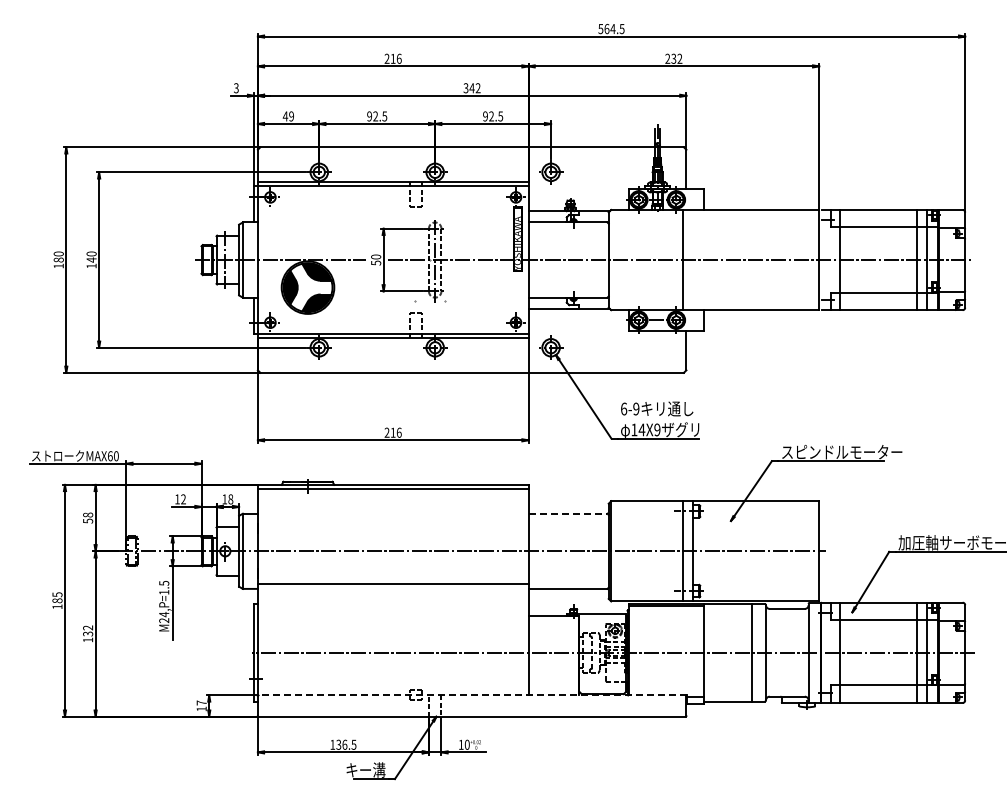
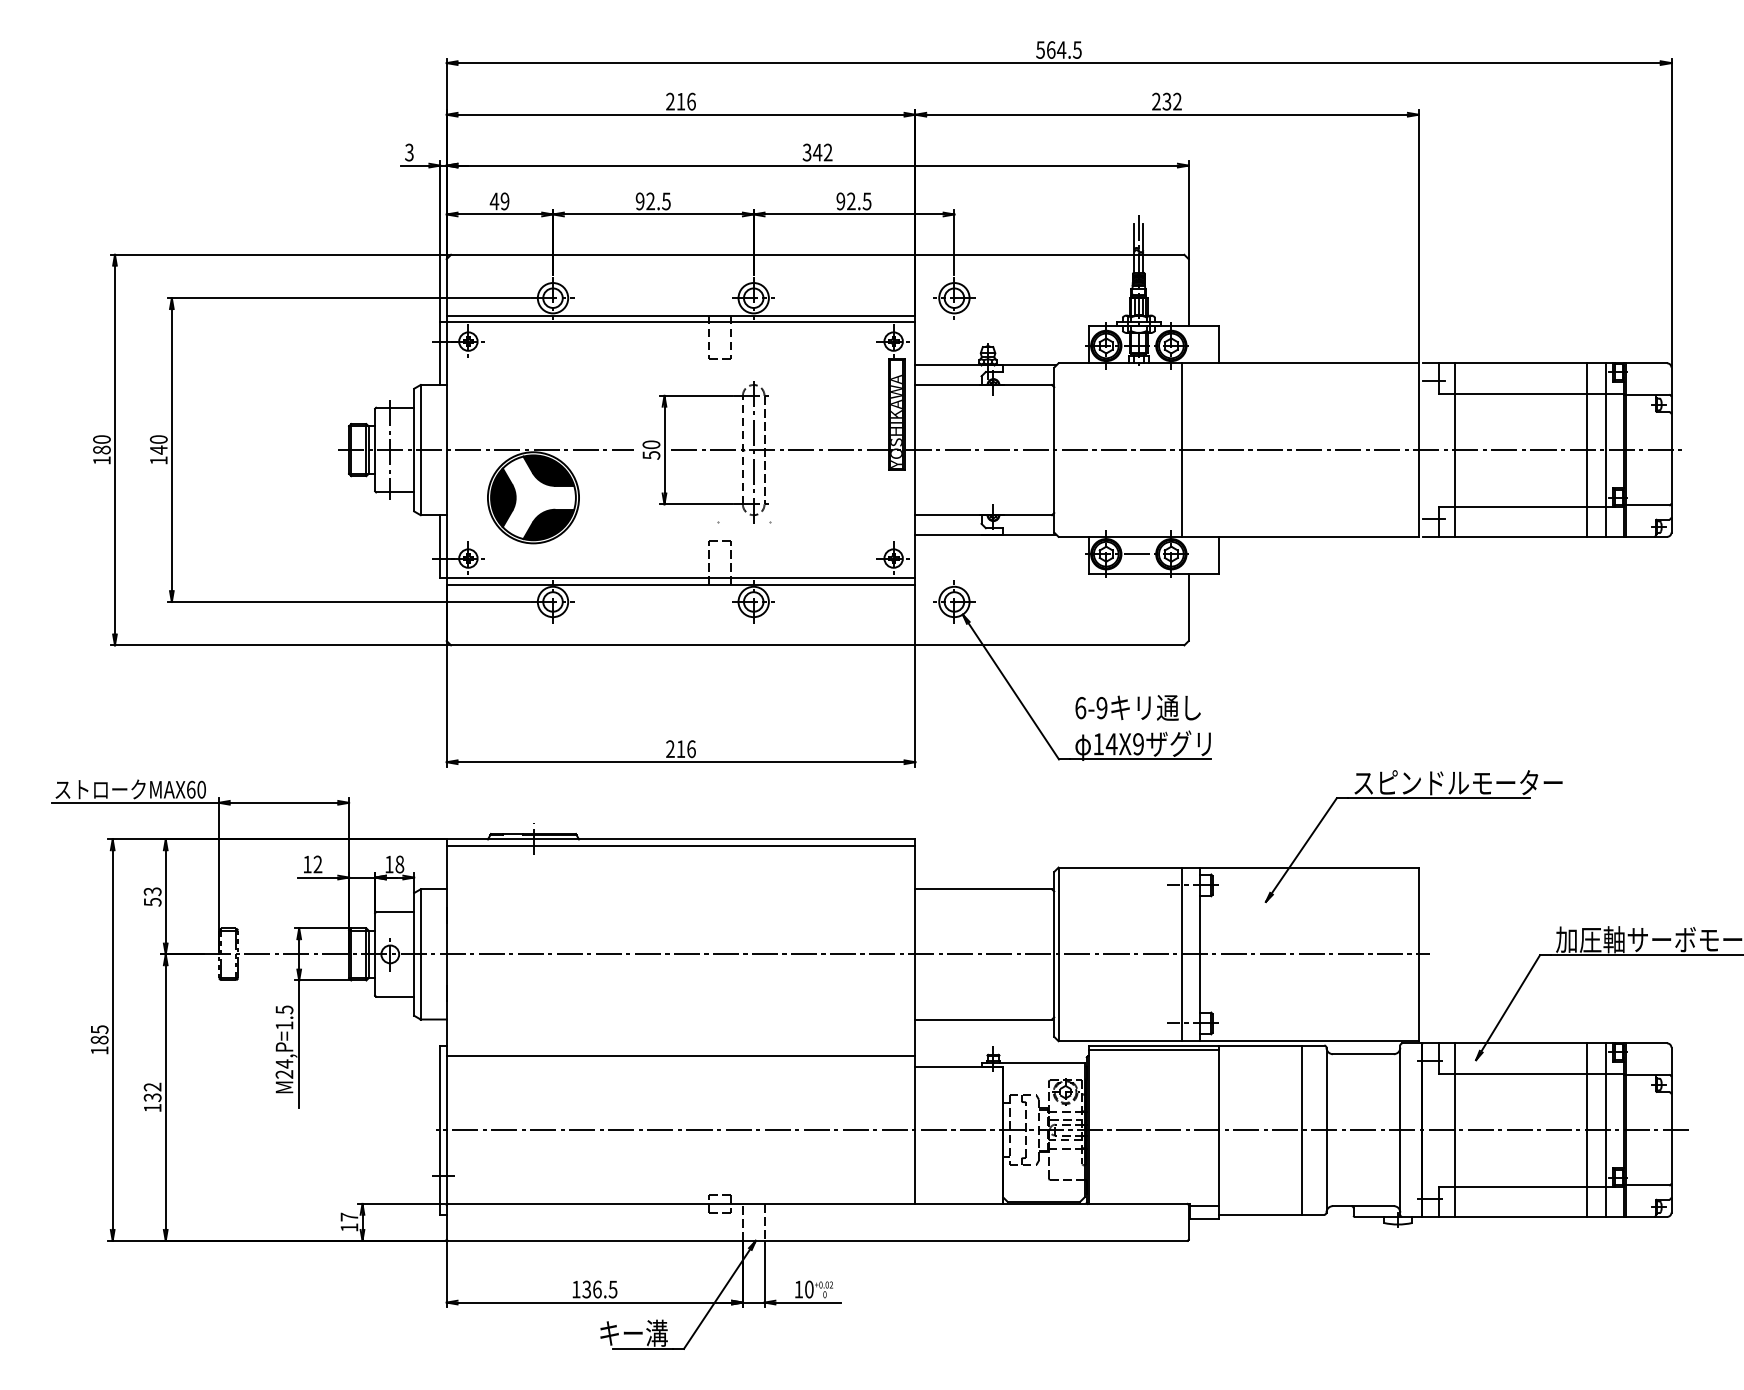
line: (568, 513) -> (984, 888), dashed -> solid
text: (87, 514) -> (151, 890), 58 -> 53
line: (392, 584) -> (679, 1056), moved
line: (472, 695) -> (818, 1204), dashed -> solid

